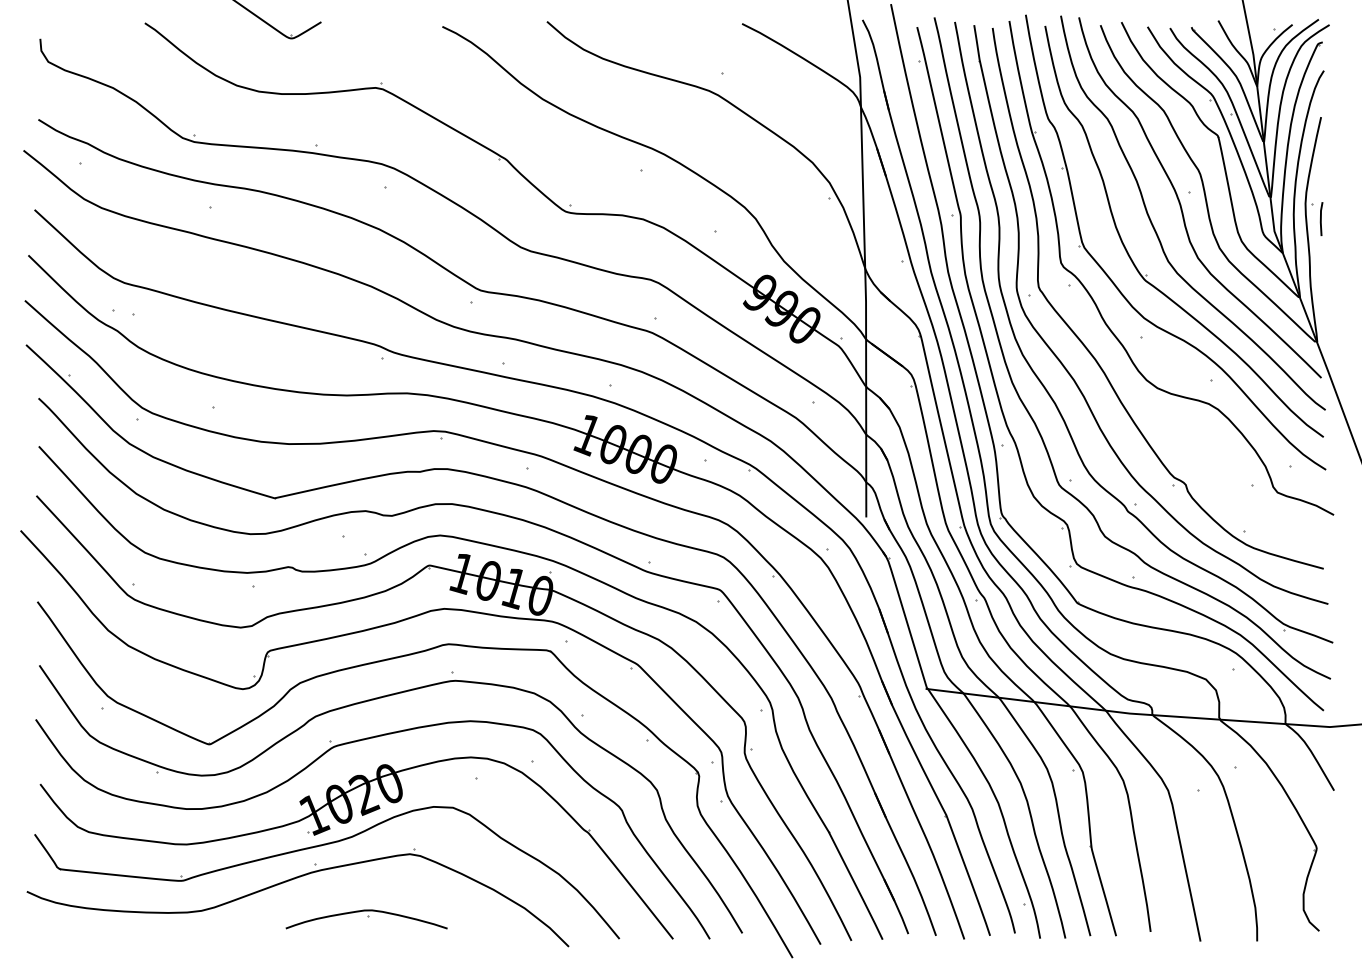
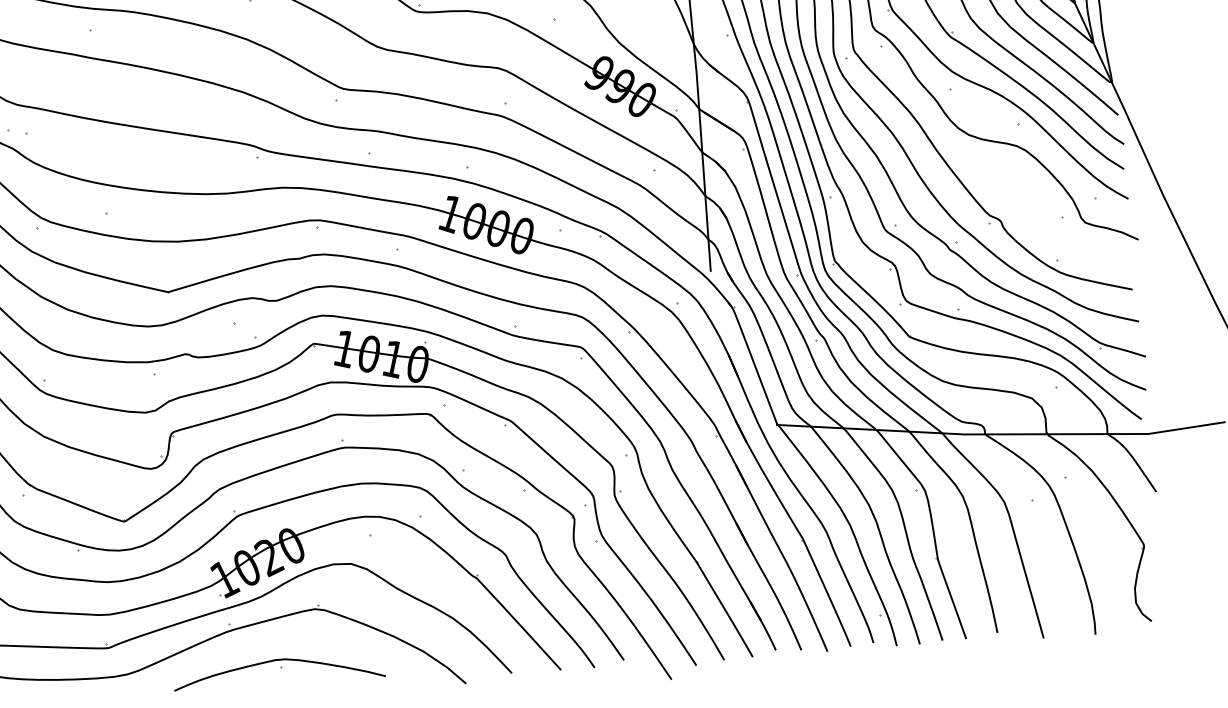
part: (366, 919) -> (279, 671), size x1.43

